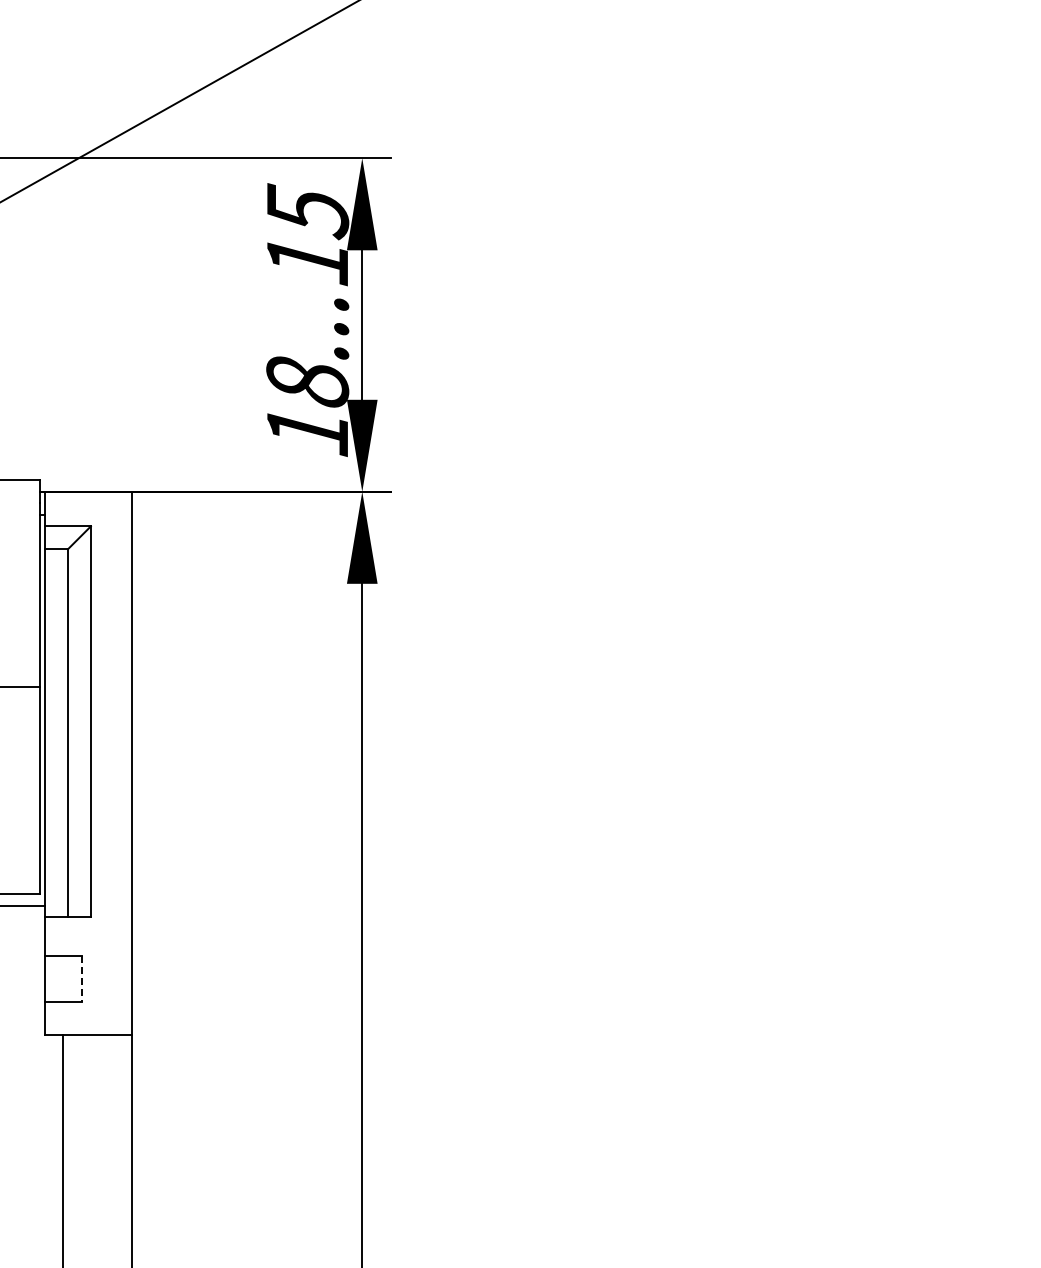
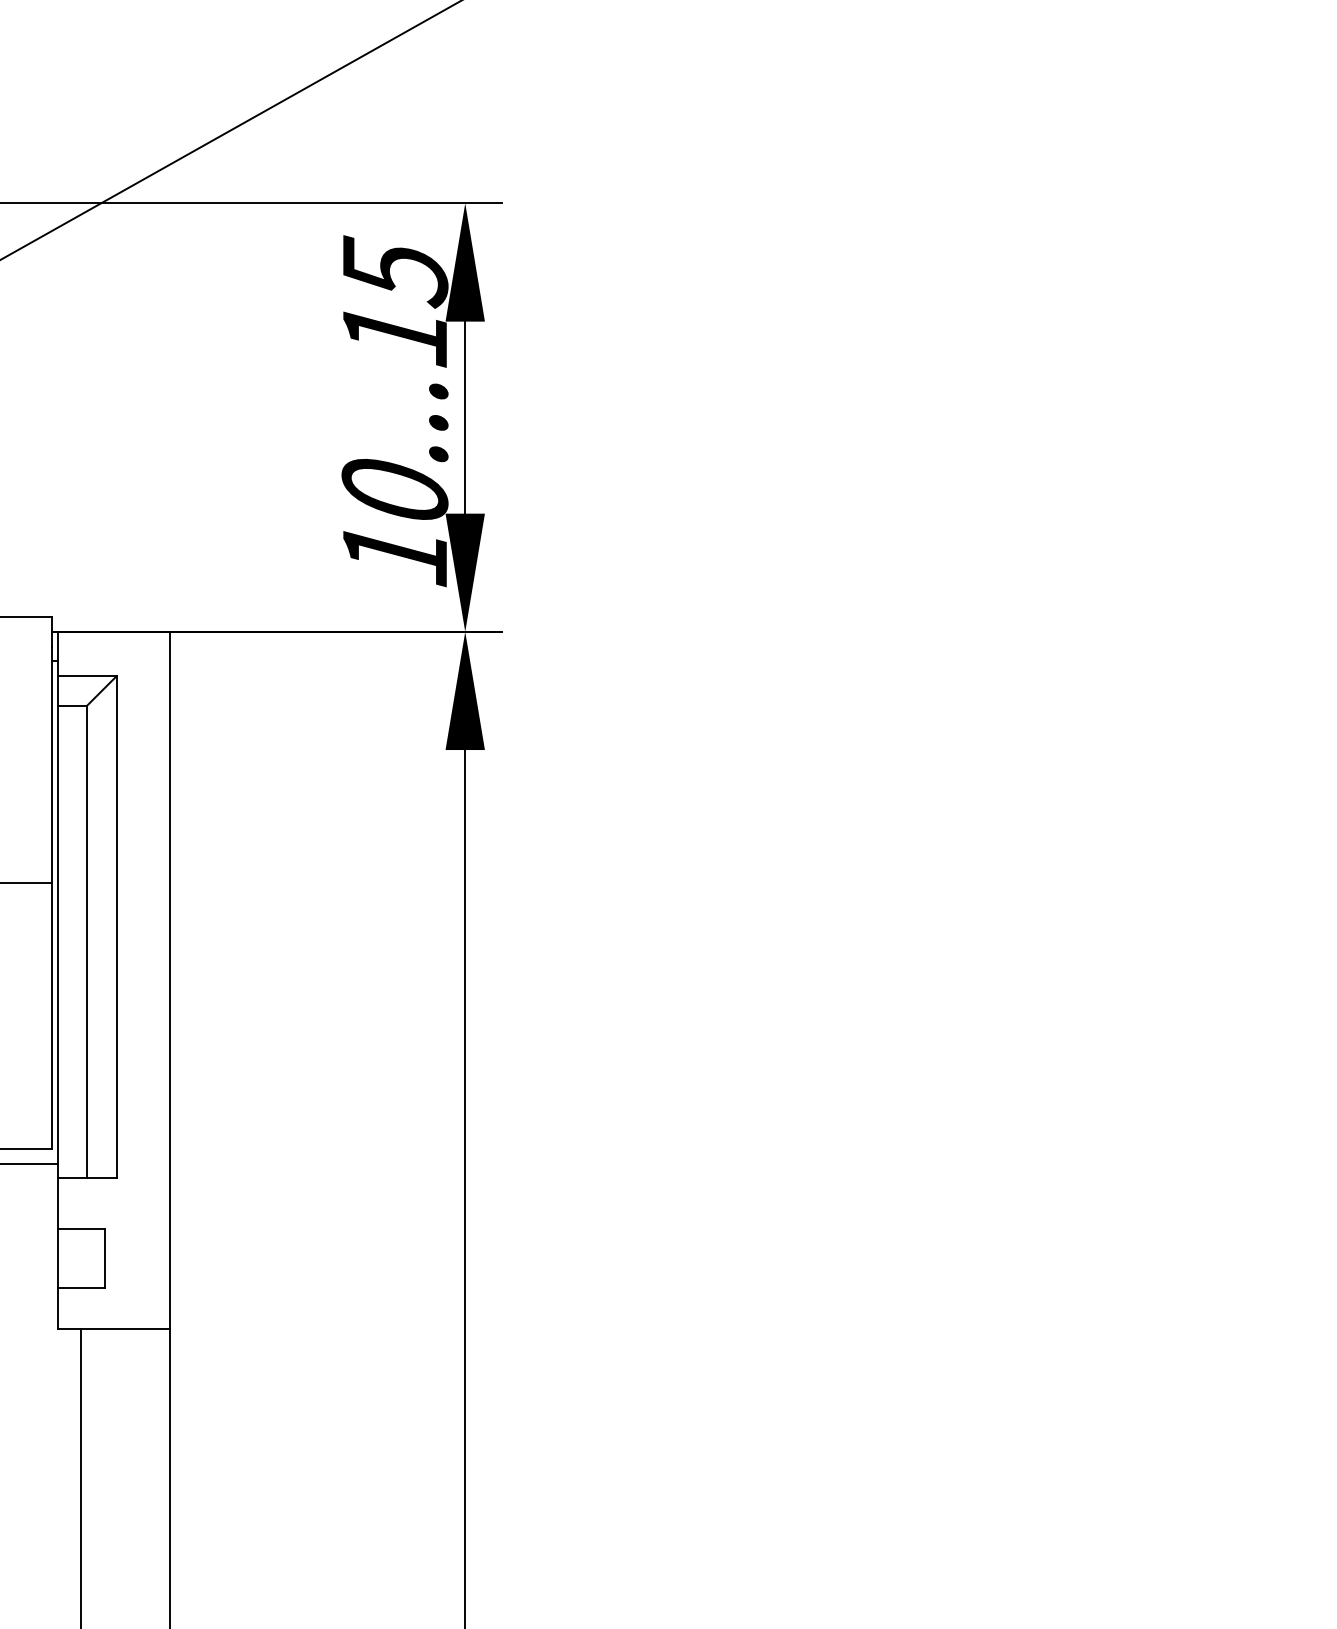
text: (307, 381) -> (394, 490), 18...15 -> 10...15
line: (81, 979) -> (104, 1258), dashed -> solid

